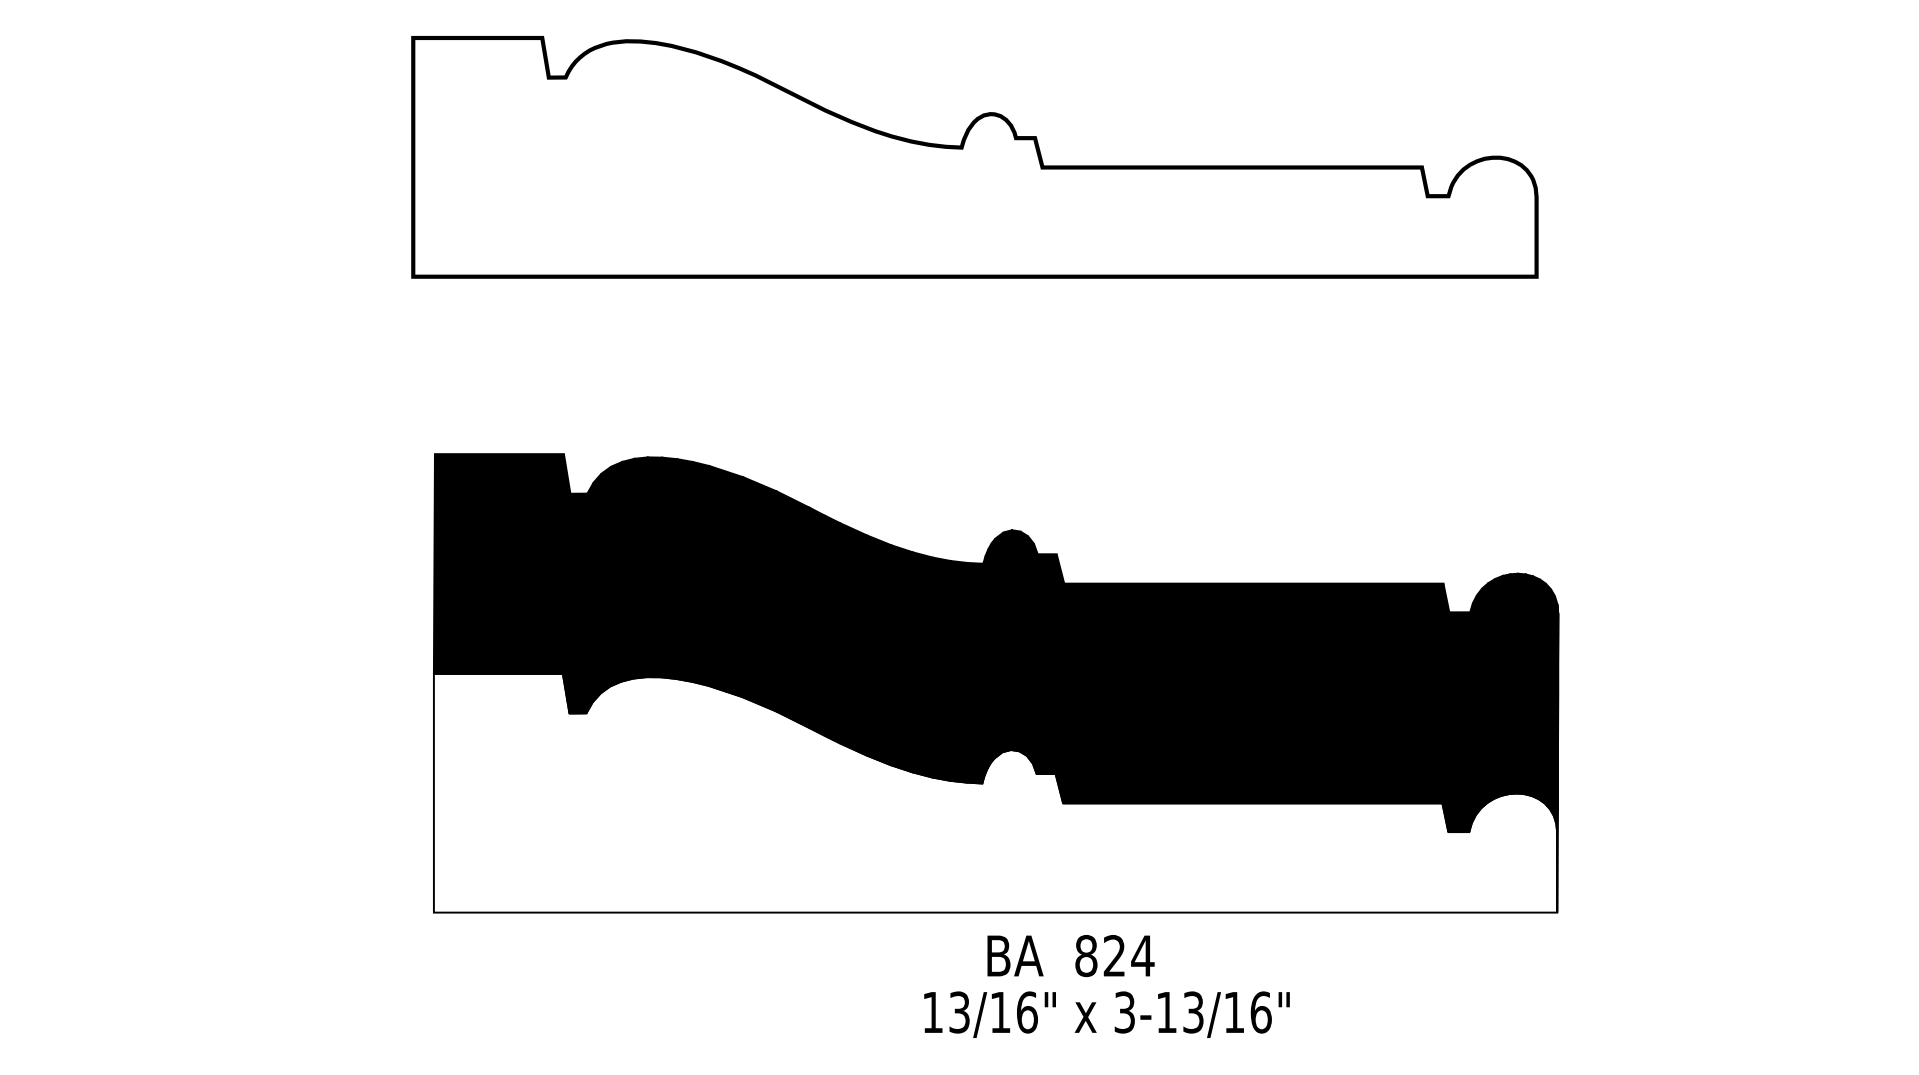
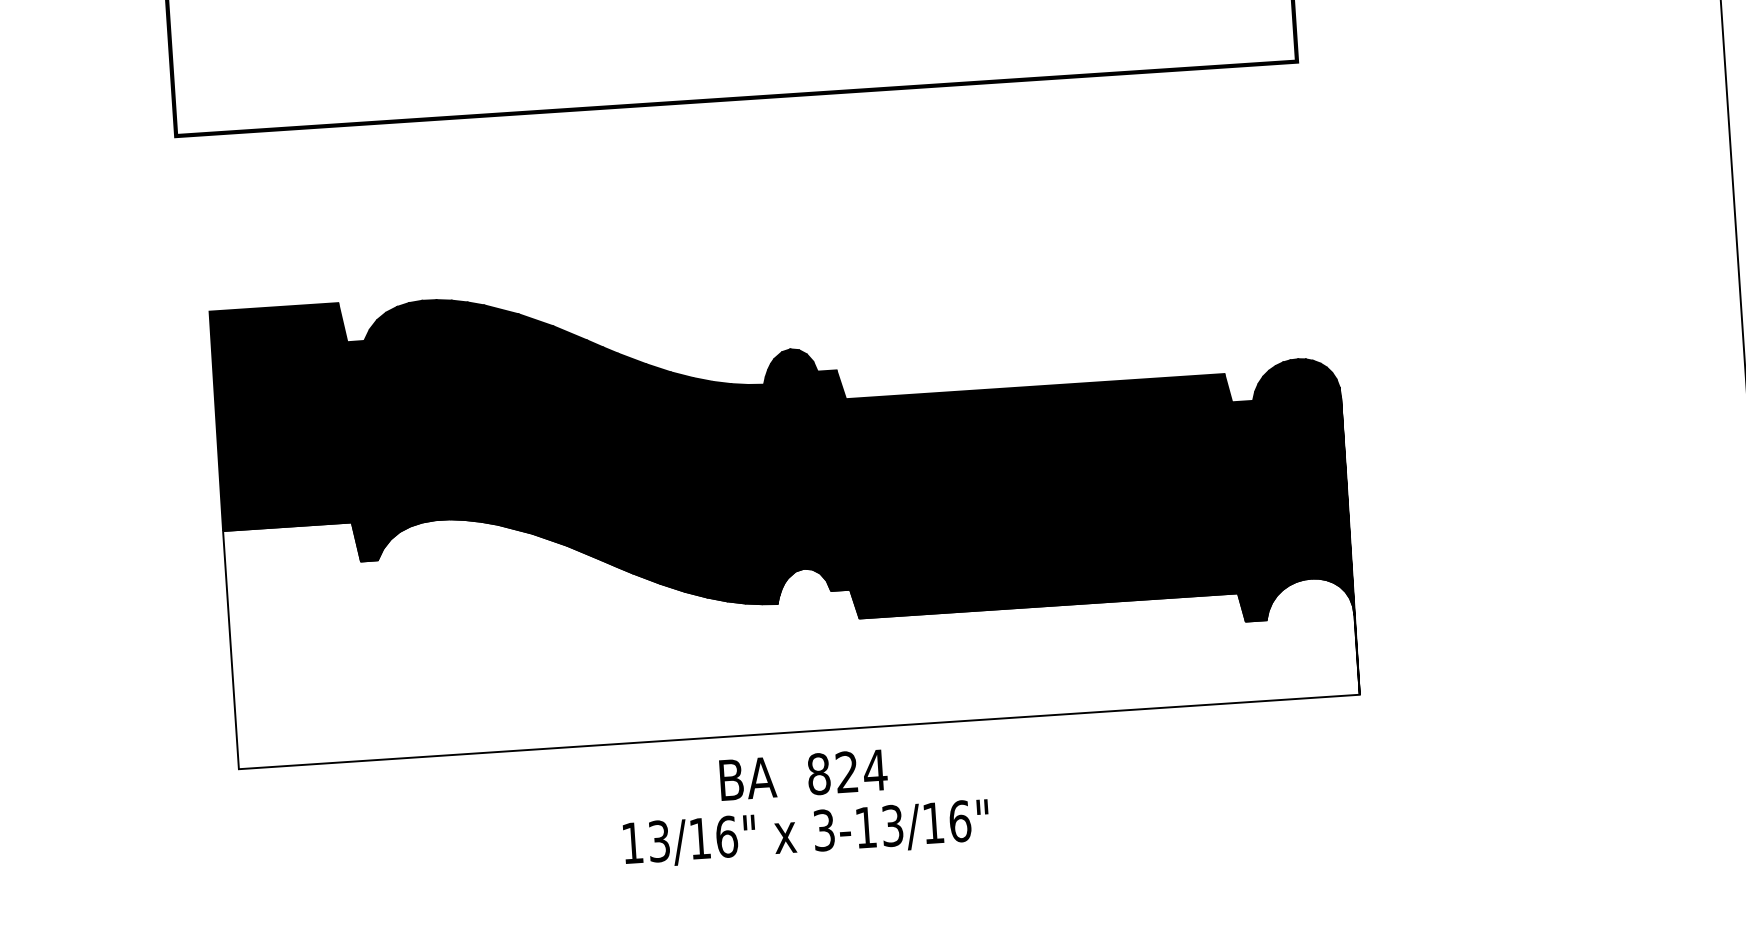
text: (1070, 956) -> (803, 775), moved
text: (1106, 1014) -> (806, 833), moved

